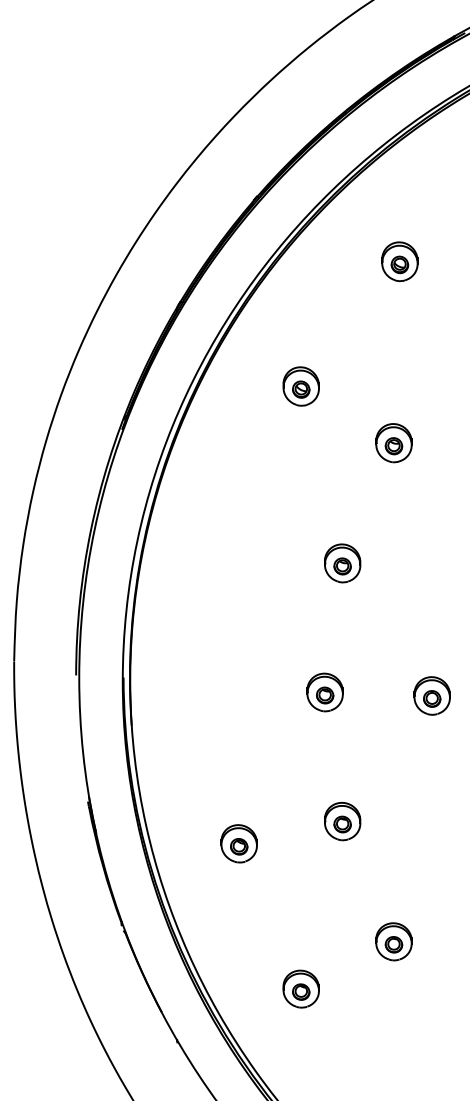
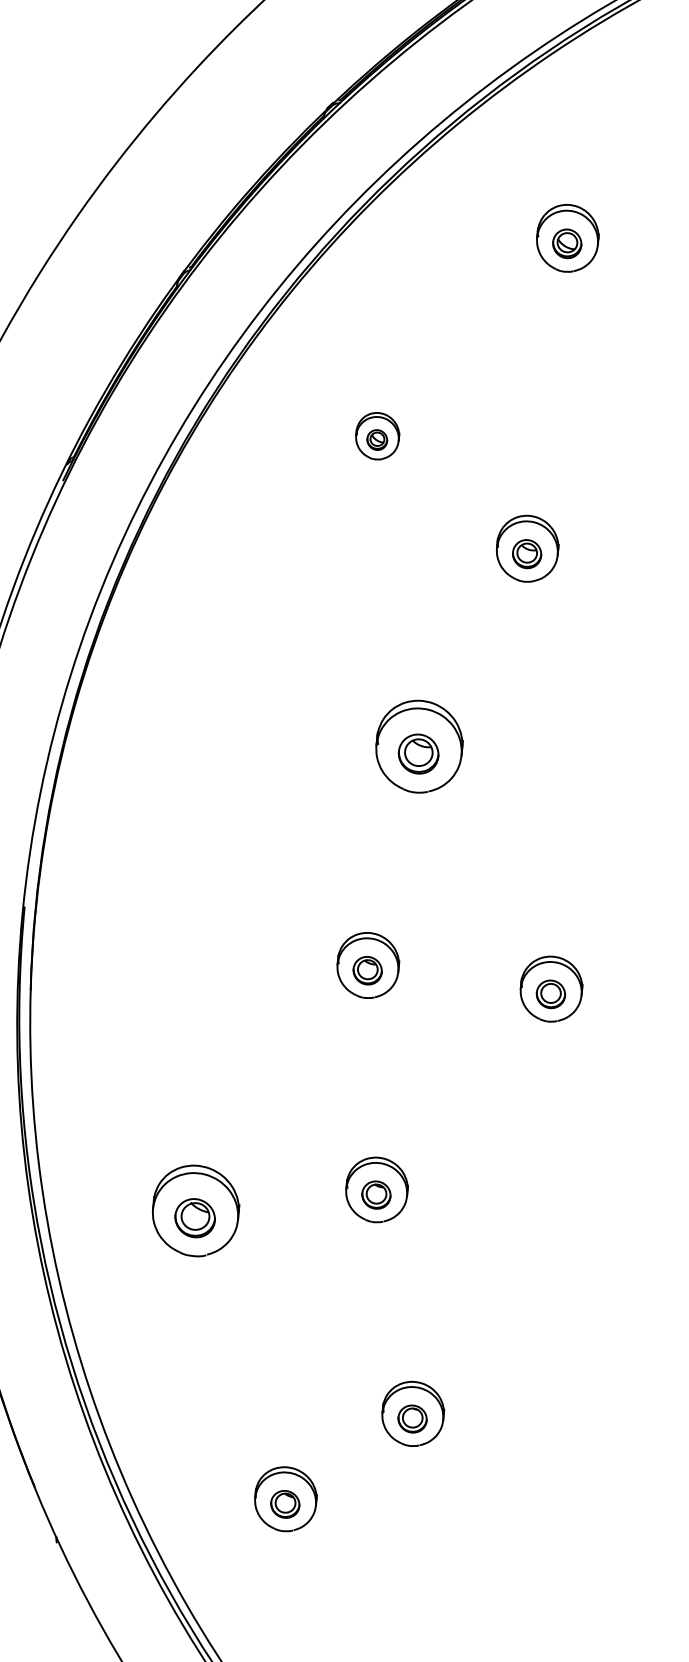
part: (300, 386) -> (376, 436), size x0.7
part: (342, 563) -> (419, 746), size x1.4
part: (238, 843) -> (194, 1210), size x1.4
part: (393, 941) -> (412, 1413), moved
part: (300, 988) -> (284, 1498), moved

